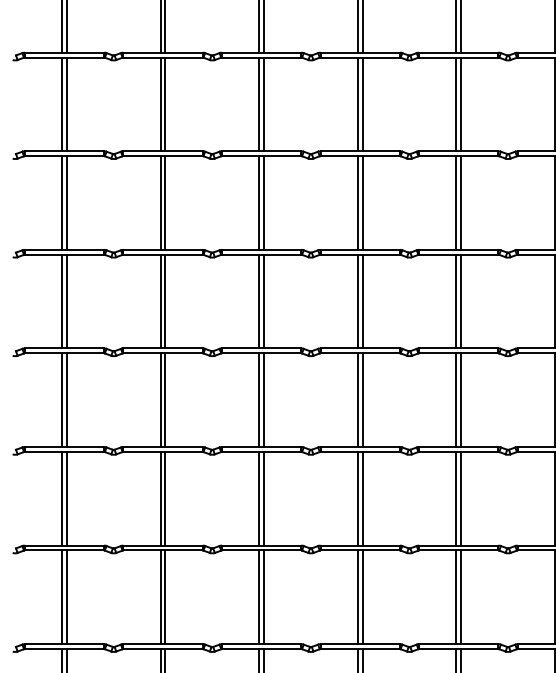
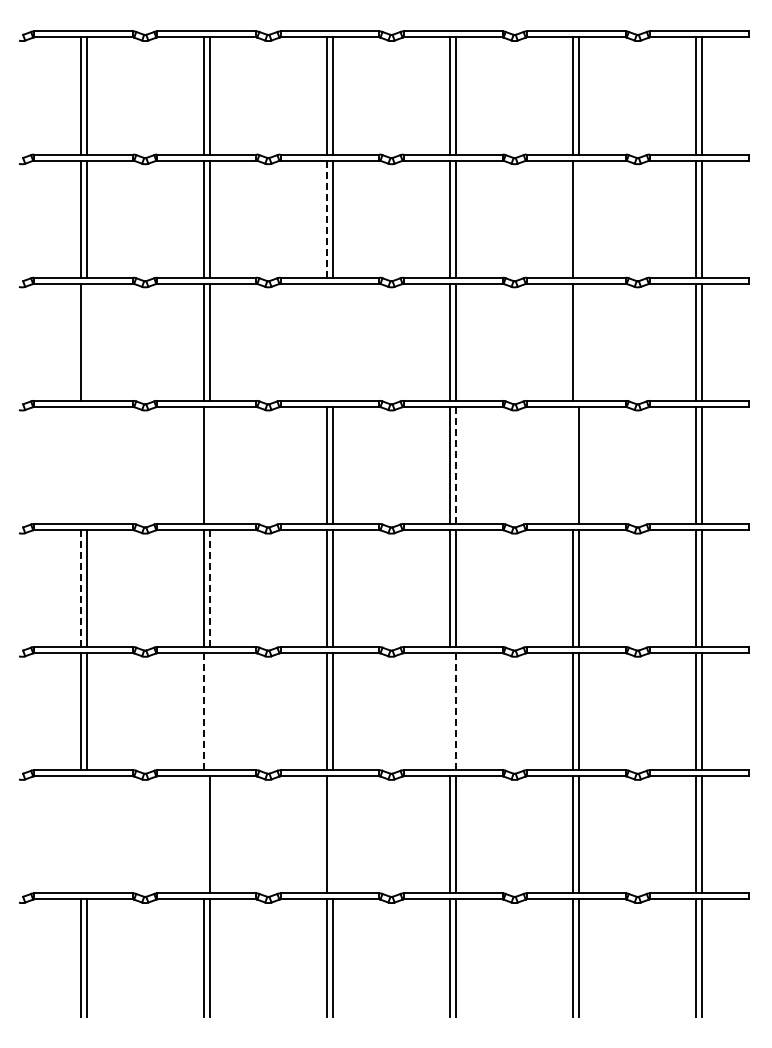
line: (461, 103) -> (579, 218), removed
line: (258, 104) -> (326, 219), solid -> dashed
line: (66, 202) -> (86, 341), removed
line: (258, 202) -> (326, 341), removed
line: (264, 202) -> (333, 341), removed
line: (461, 202) -> (579, 341), removed
line: (61, 301) -> (80, 465), removed
line: (66, 301) -> (86, 465), removed
line: (165, 301) -> (209, 465), removed
line: (362, 301) -> (456, 465), solid -> dashed
line: (456, 301) -> (573, 465), removed
line: (61, 400) -> (80, 588), solid -> dashed
line: (165, 400) -> (209, 588), solid -> dashed
line: (160, 498) -> (203, 711), solid -> dashed
line: (165, 498) -> (209, 711), removed
line: (358, 498) -> (450, 711), removed
line: (362, 498) -> (456, 711), solid -> dashed
line: (61, 597) -> (80, 834), removed
line: (66, 597) -> (86, 834), removed
line: (160, 597) -> (203, 834), removed
line: (264, 597) -> (333, 834), removed

